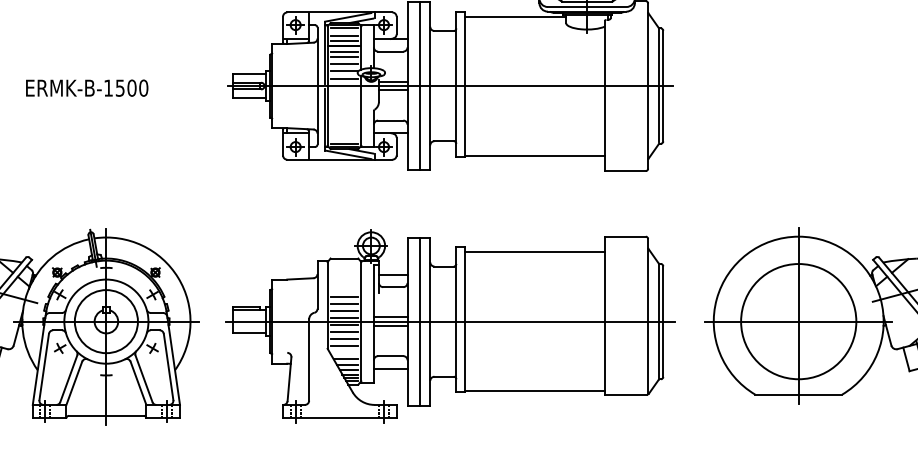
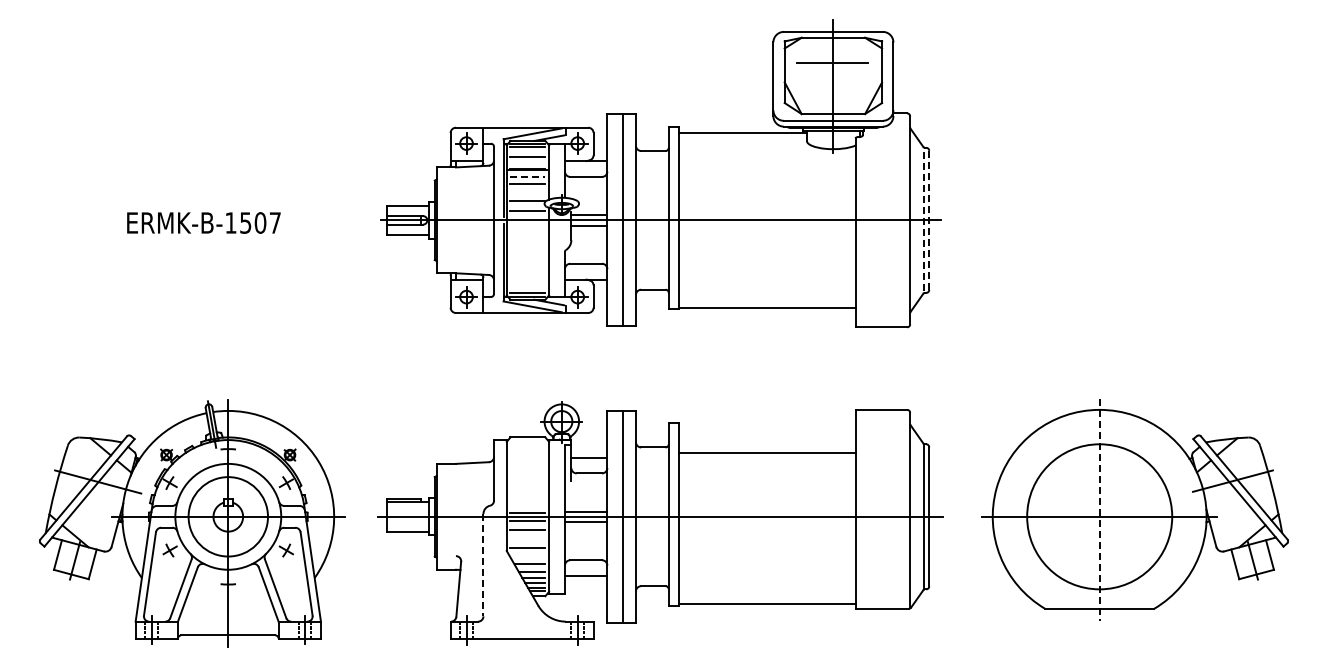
line: (344, 40) -> (527, 163), removed
line: (344, 52) -> (528, 177), solid -> dashed
line: (344, 64) -> (527, 193), removed
line: (658, 85) -> (923, 219), solid -> dashed
line: (663, 86) -> (929, 220), solid -> dashed
text: (143, 87) -> (275, 222), ERMK-B-1500 -> ERMK-B-1507
line: (534, 252) -> (767, 453), moved
line: (344, 296) -> (527, 485), removed
line: (344, 303) -> (527, 494), removed
line: (344, 311) -> (527, 503), removed
line: (798, 316) -> (1099, 510), solid -> dashed
line: (344, 338) -> (527, 538), removed
line: (309, 360) -> (483, 565), solid -> dashed

